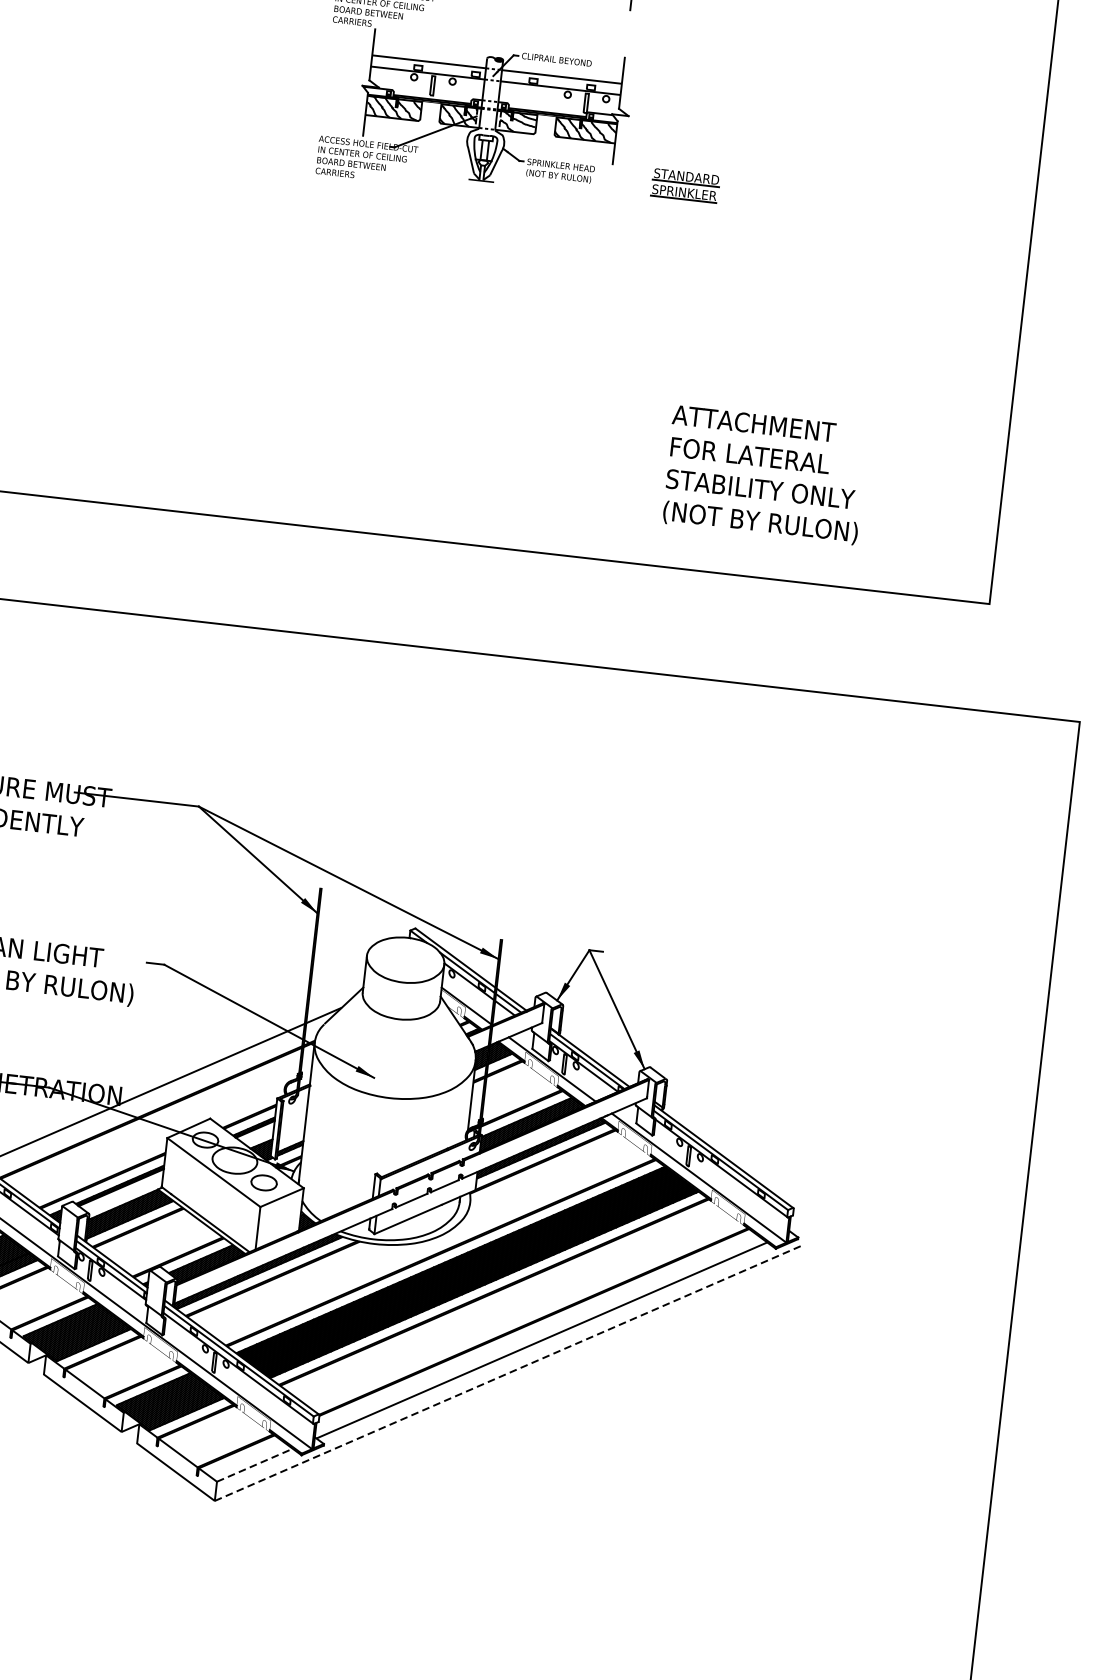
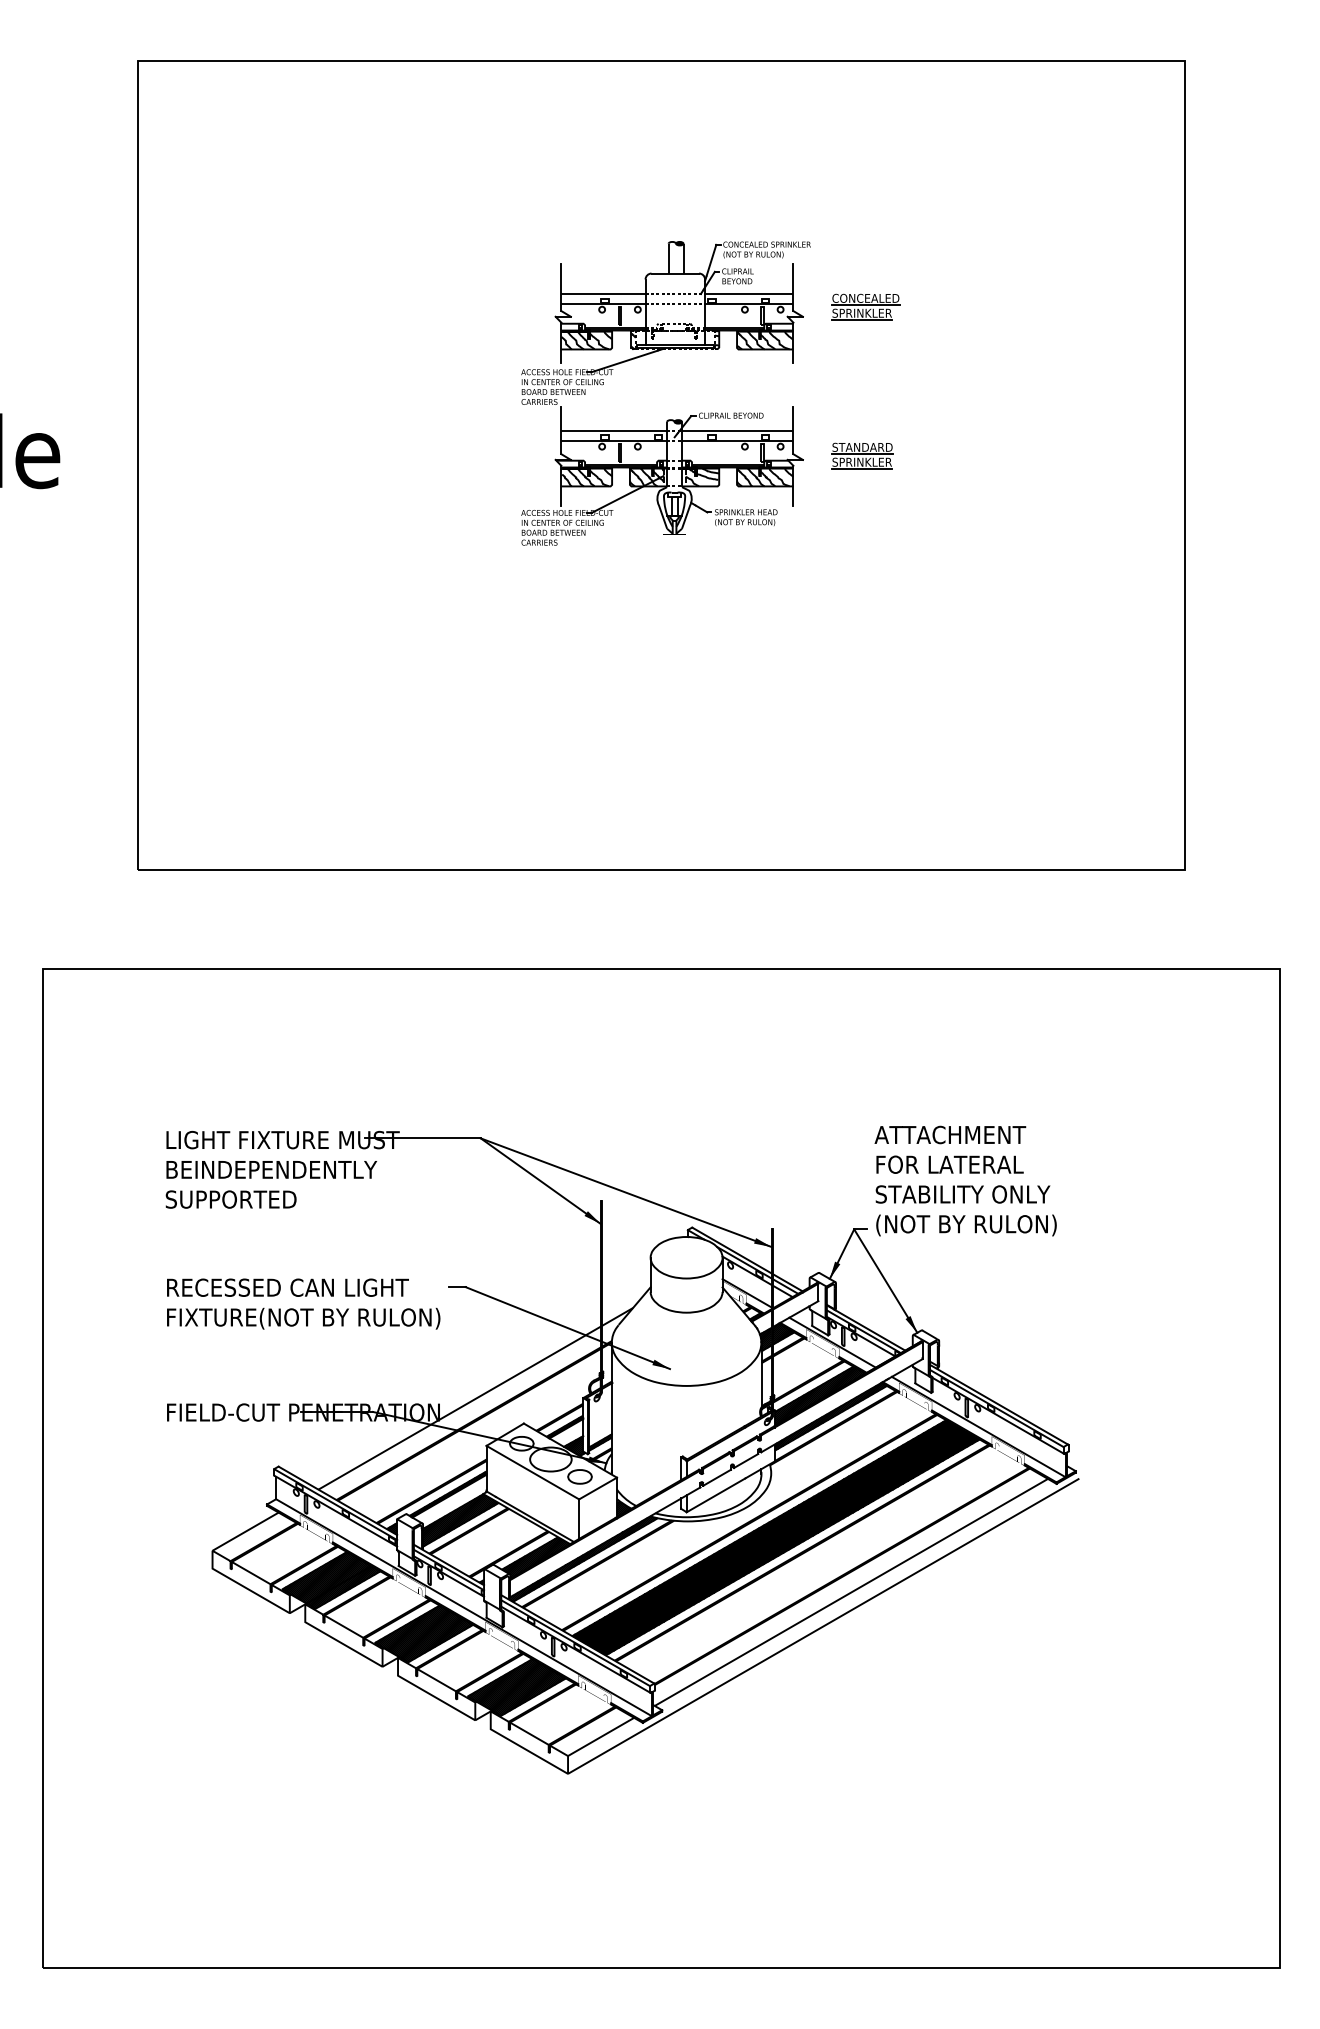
part: (685, 185) -> (862, 455), moved
text: (764, 474) -> (965, 1180), moved
line: (508, 1373) -> (824, 1626), dashed -> solid
line: (255, 1464) -> (601, 1736), dashed -> solid

